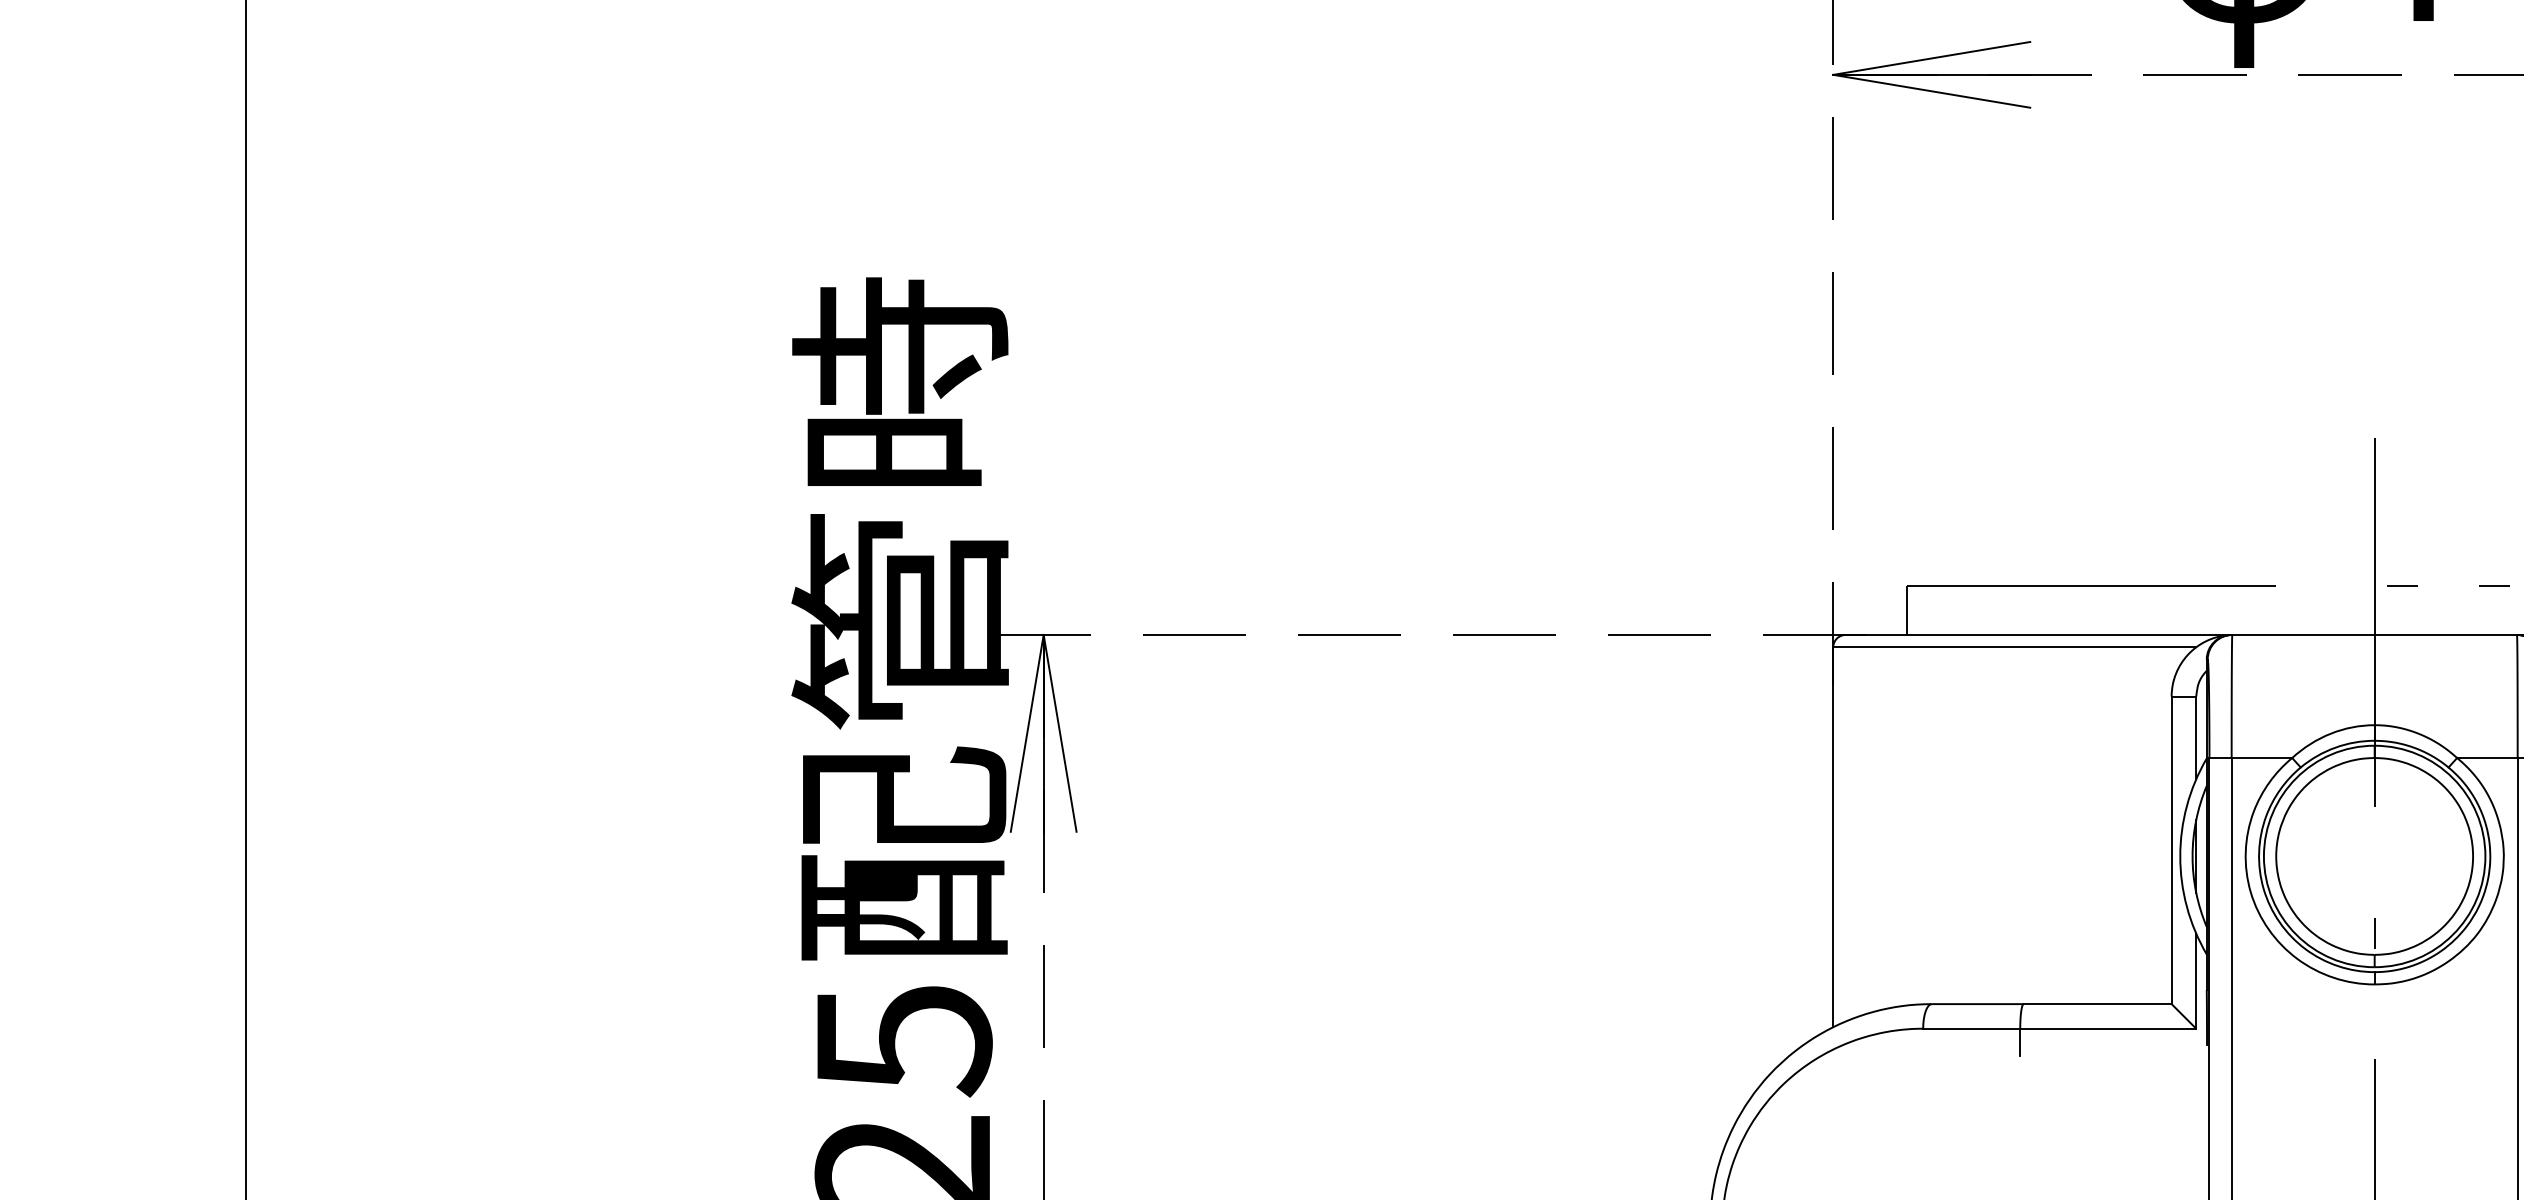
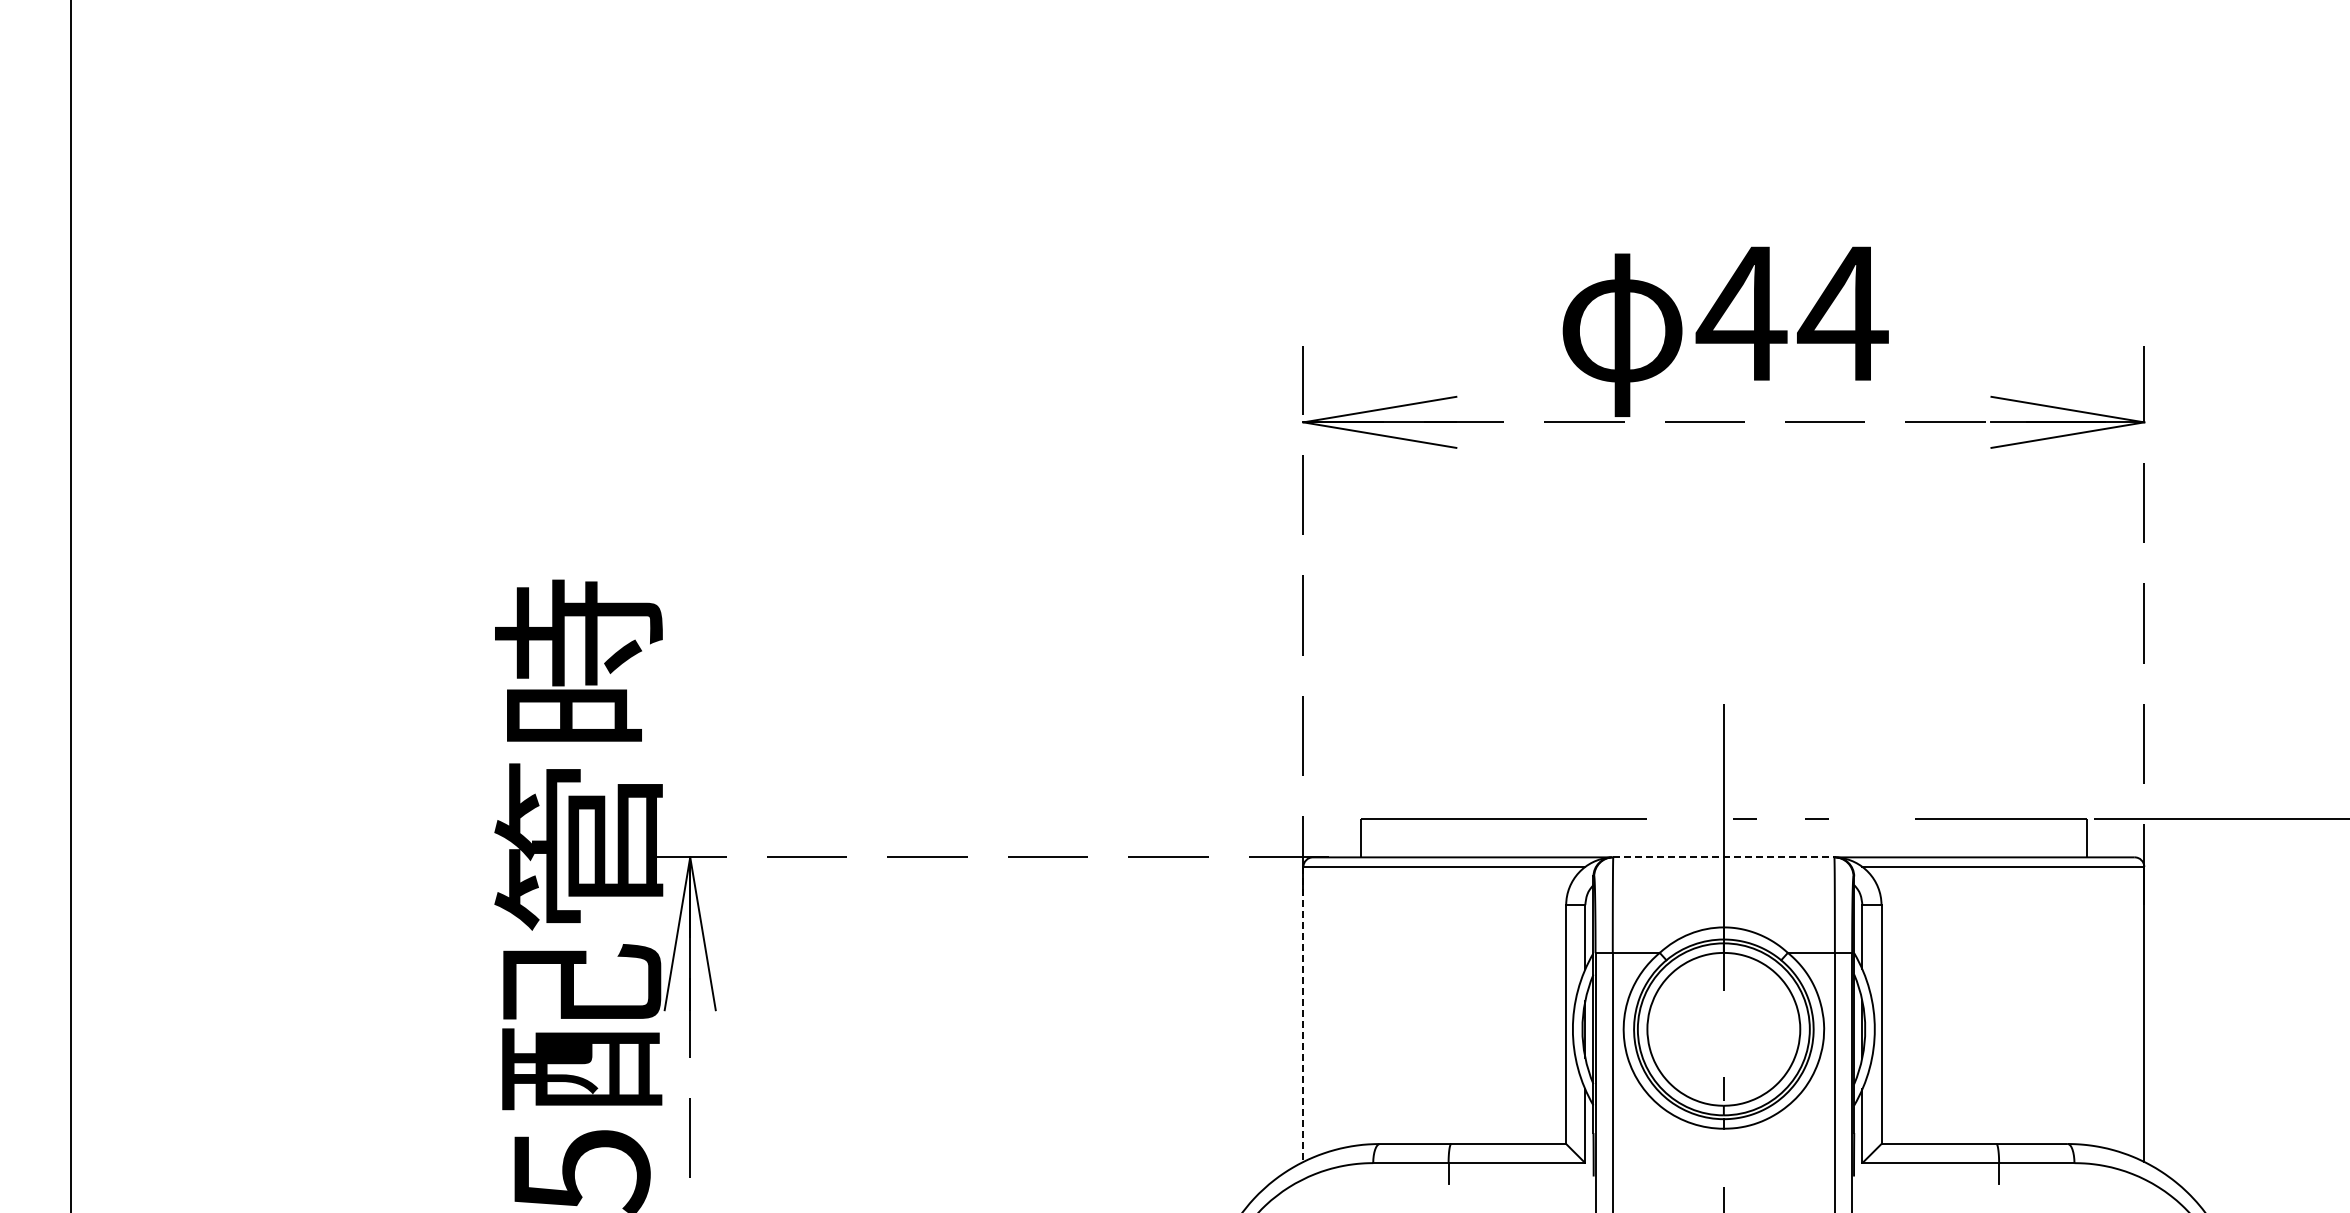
line: (2374, 635) -> (1723, 857), solid -> dashed
line: (1833, 837) -> (1303, 1014), solid -> dashed

